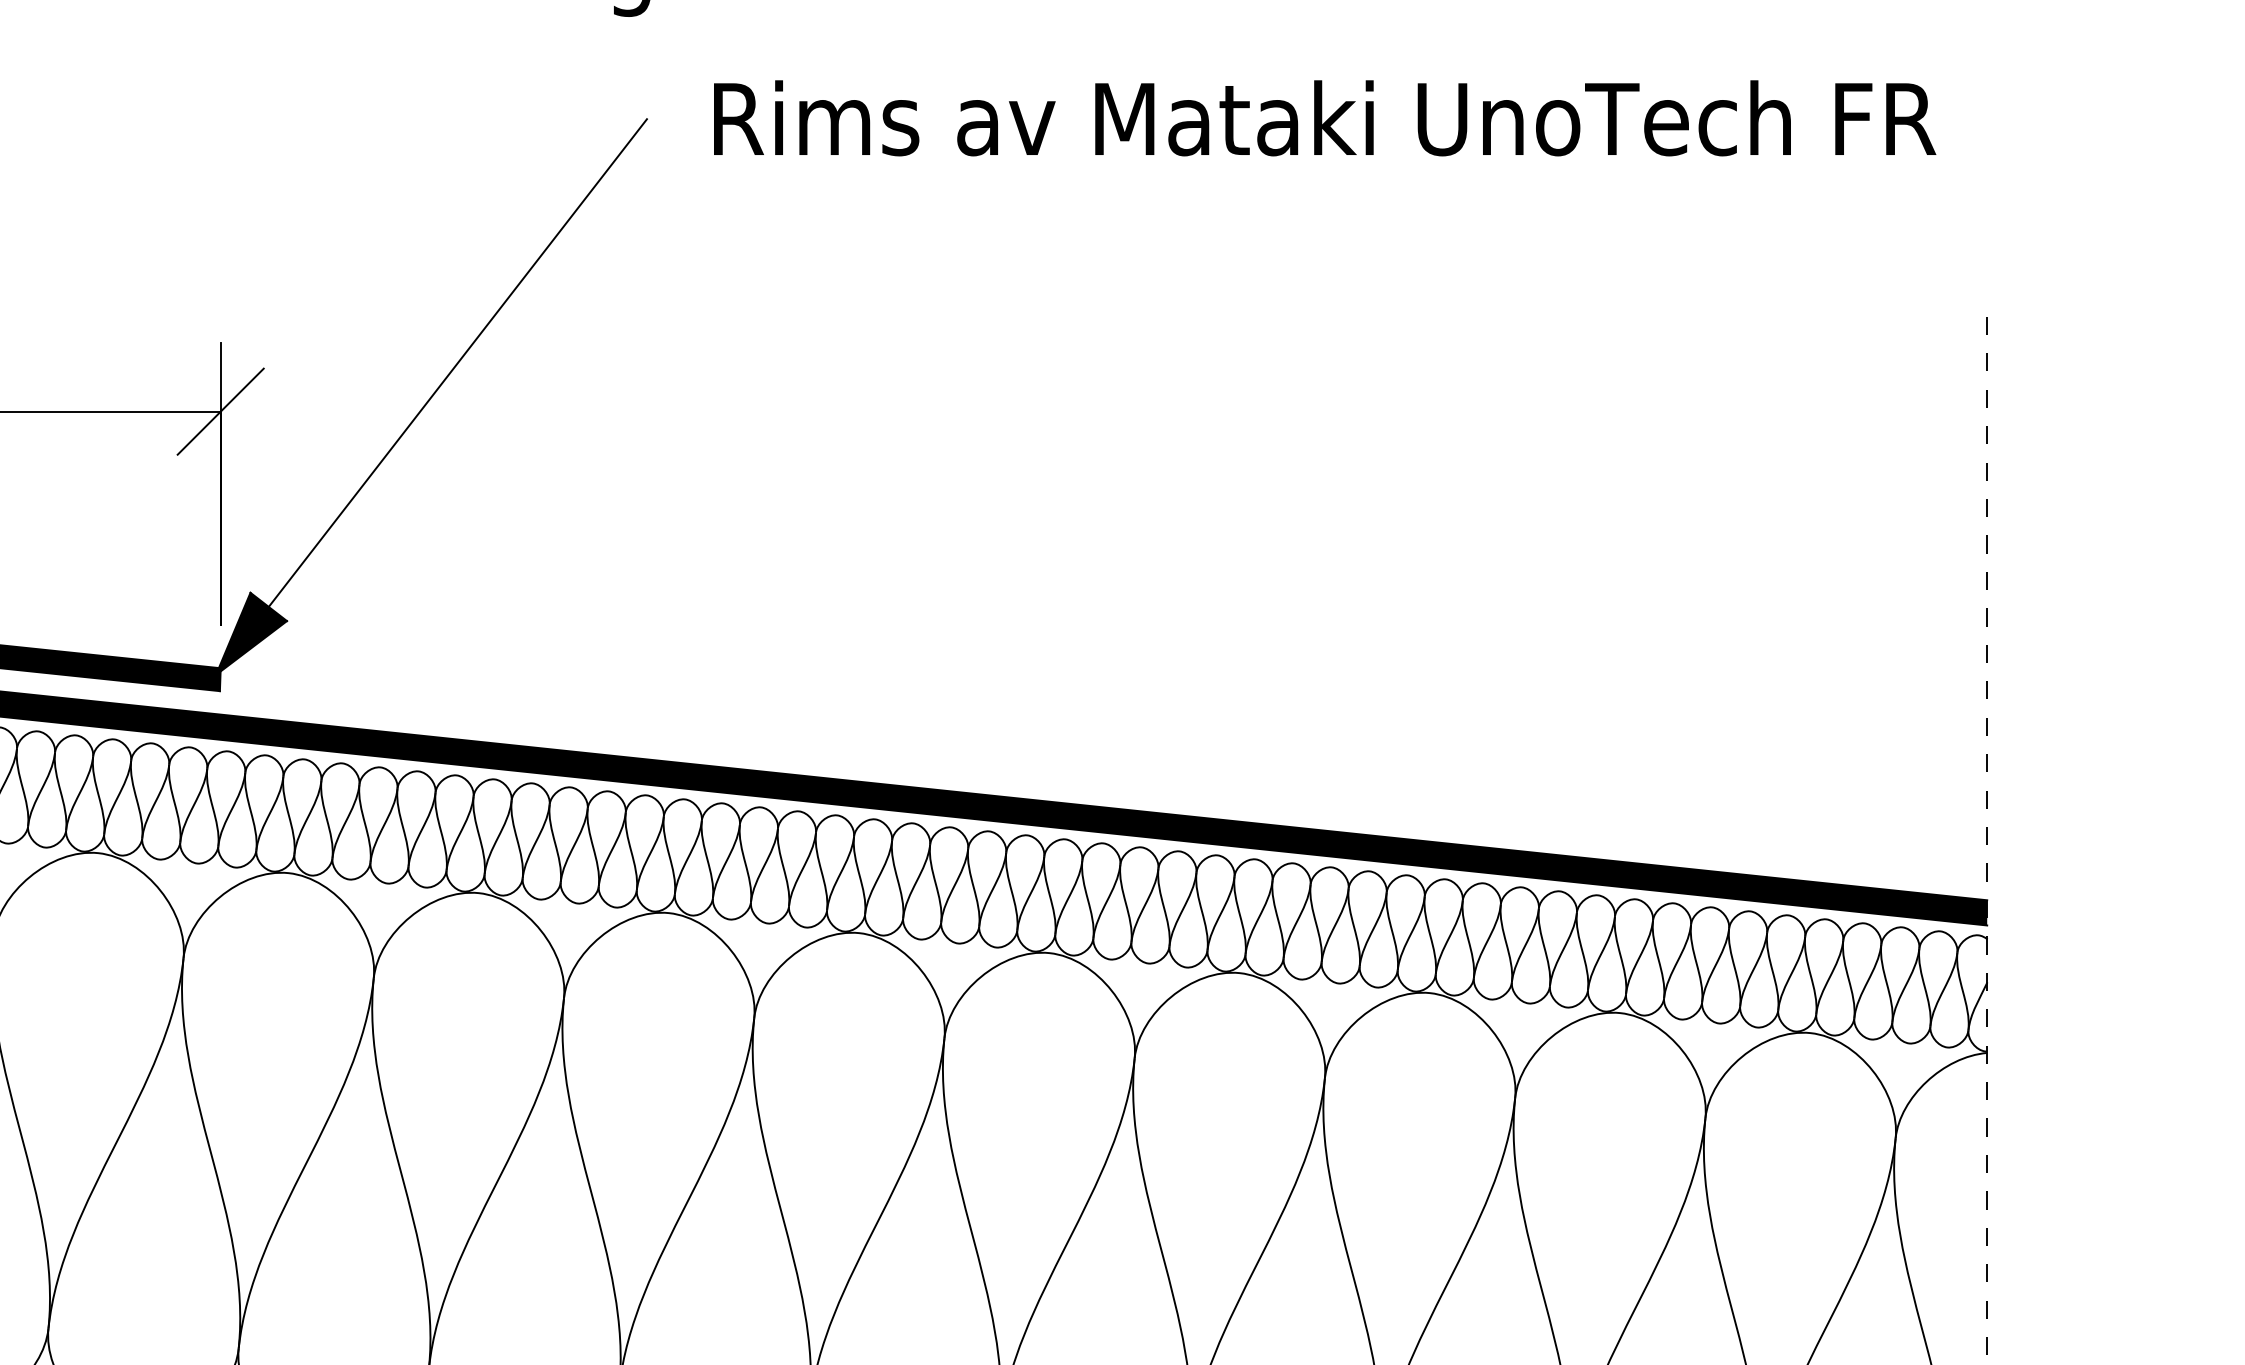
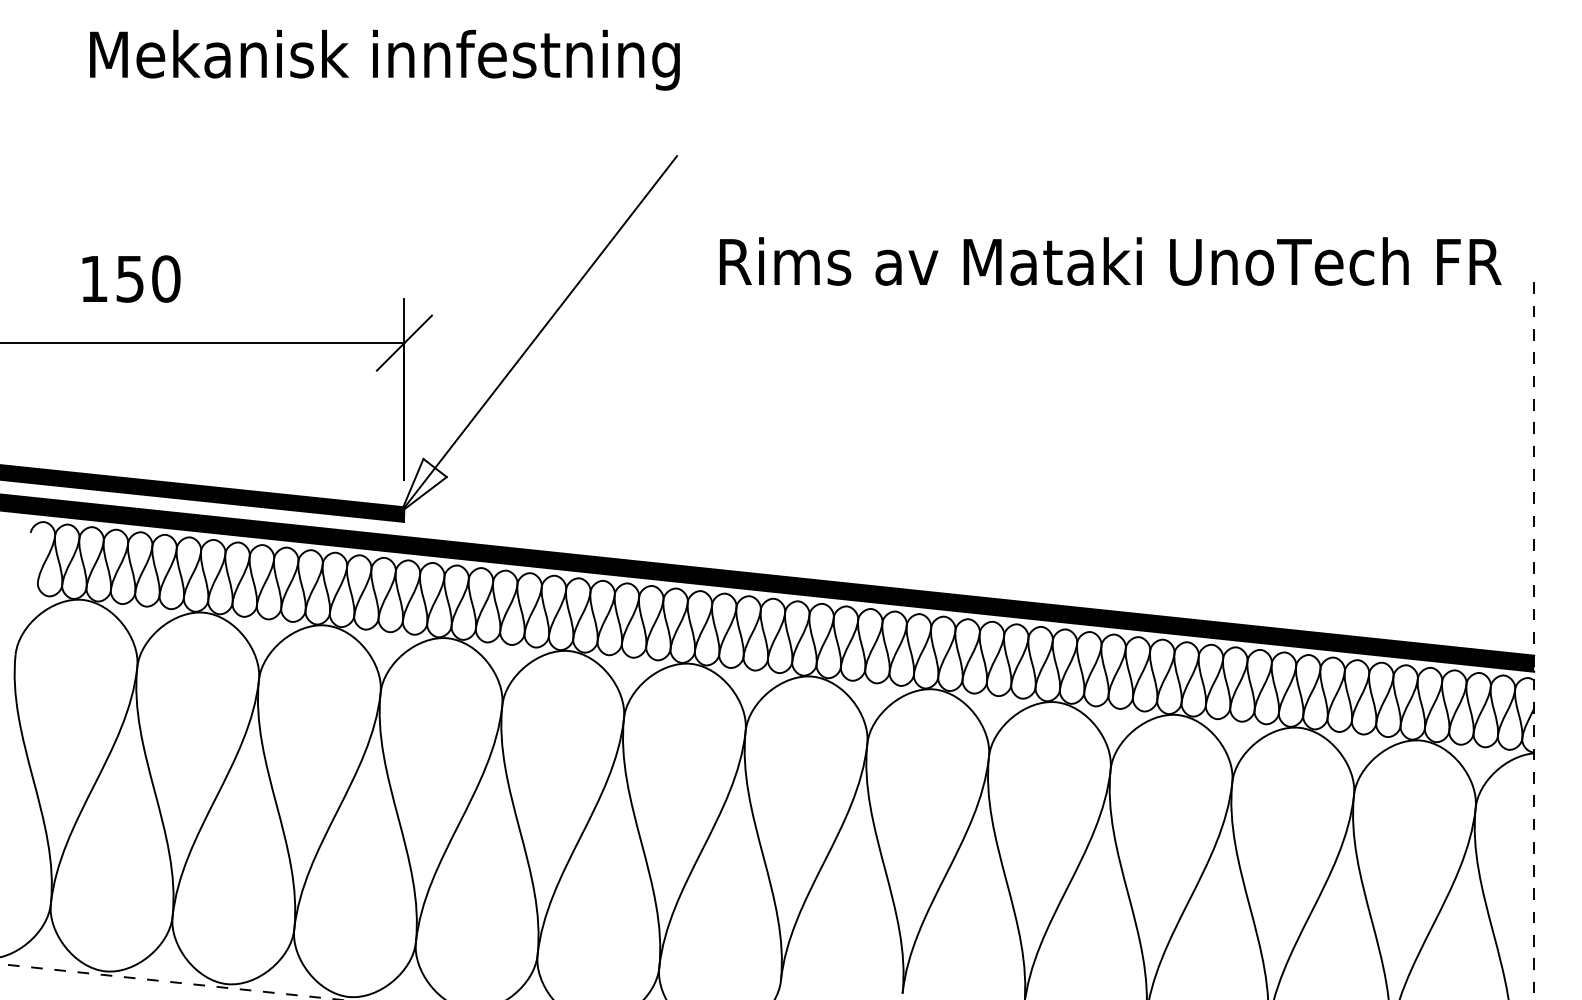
text: (1324, 118) -> (1110, 261), moved
fill: (250, 634) -> (423, 485), removed

